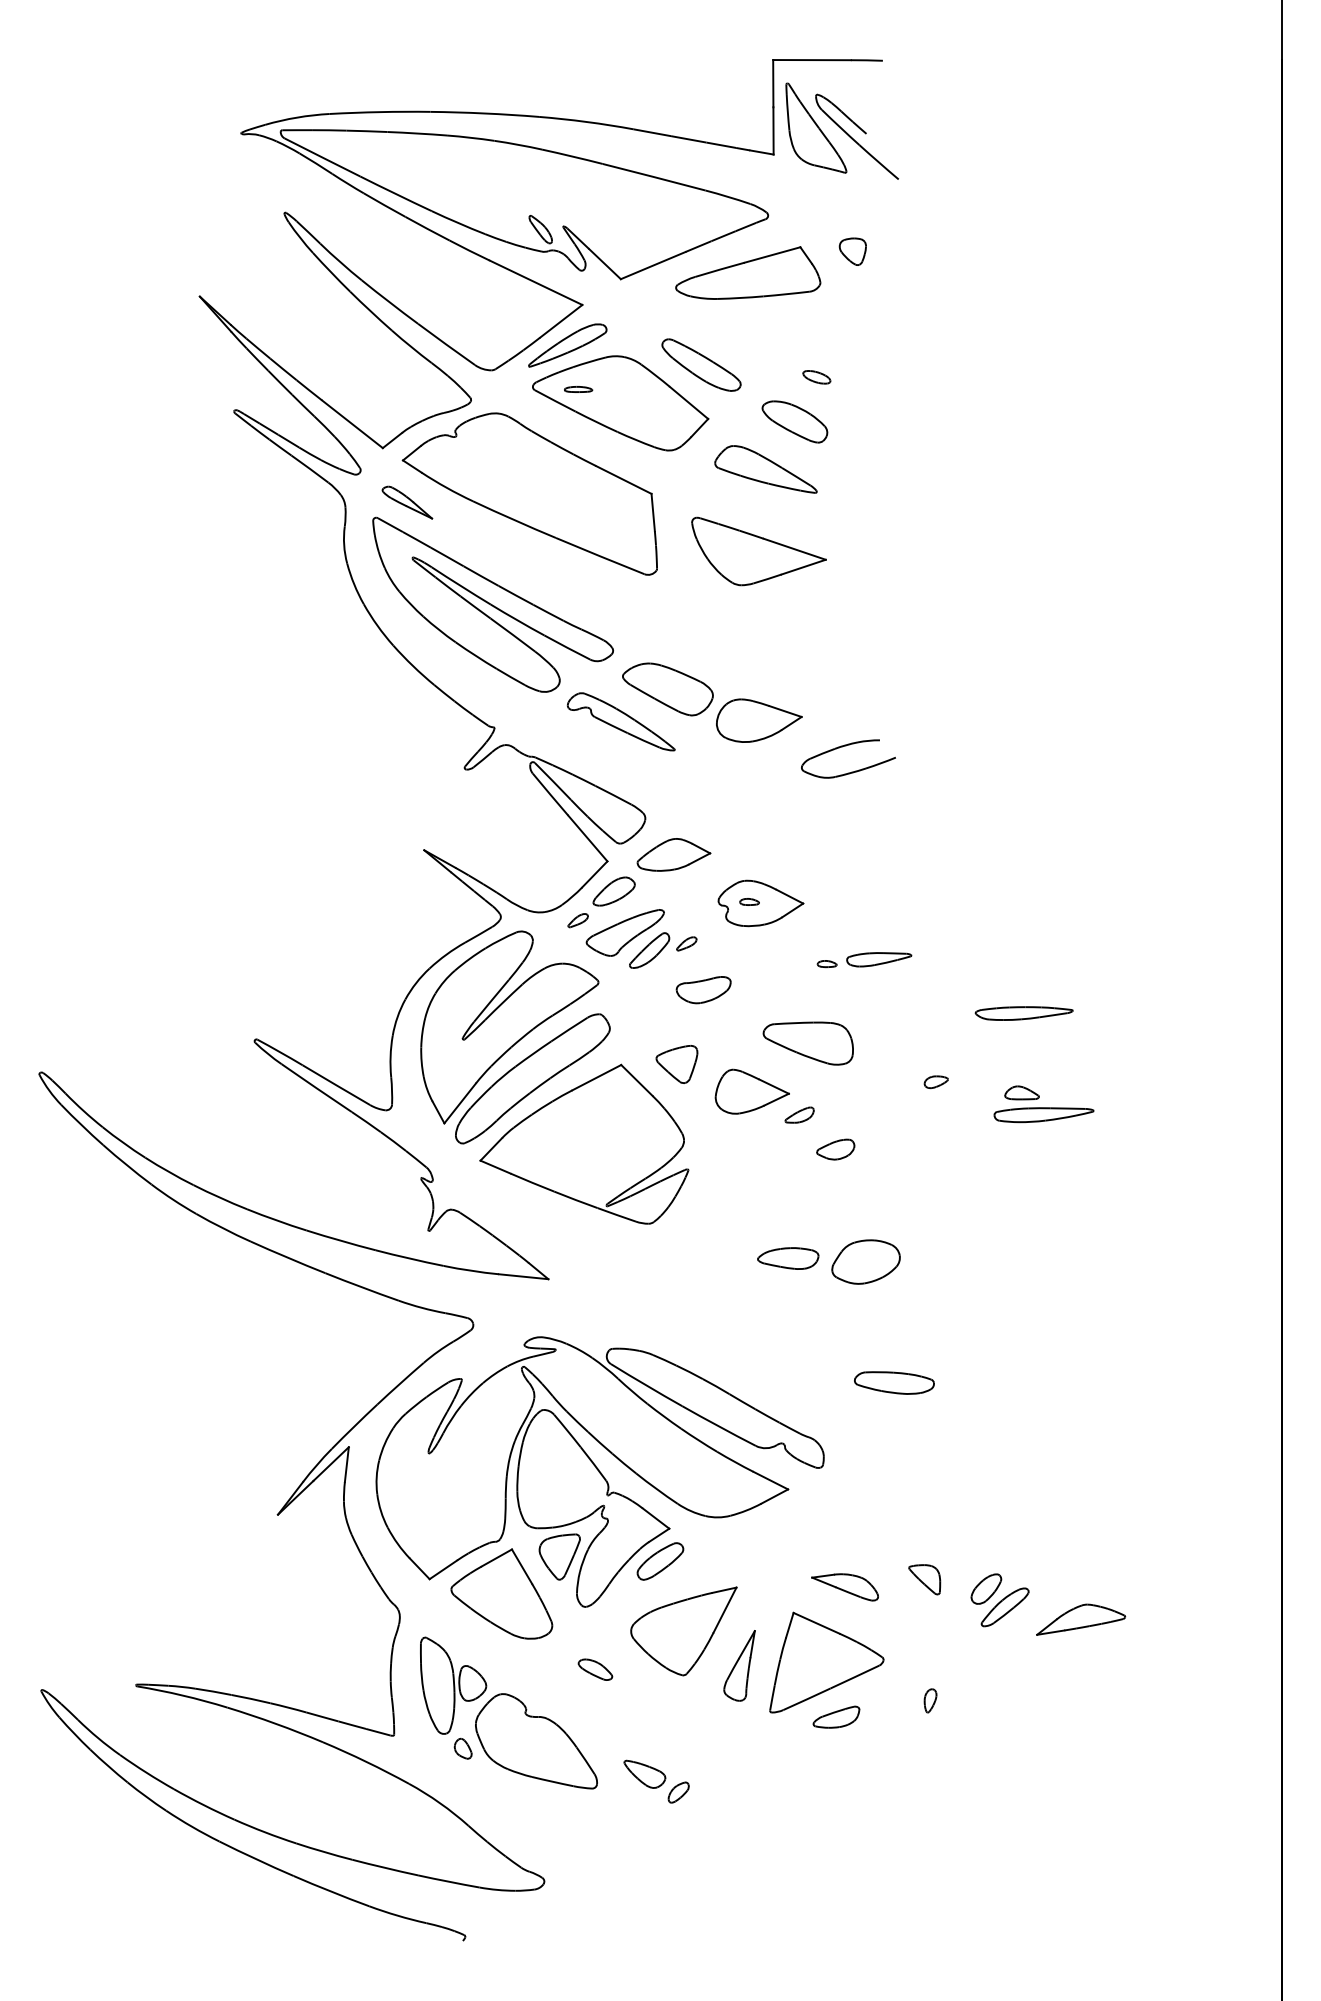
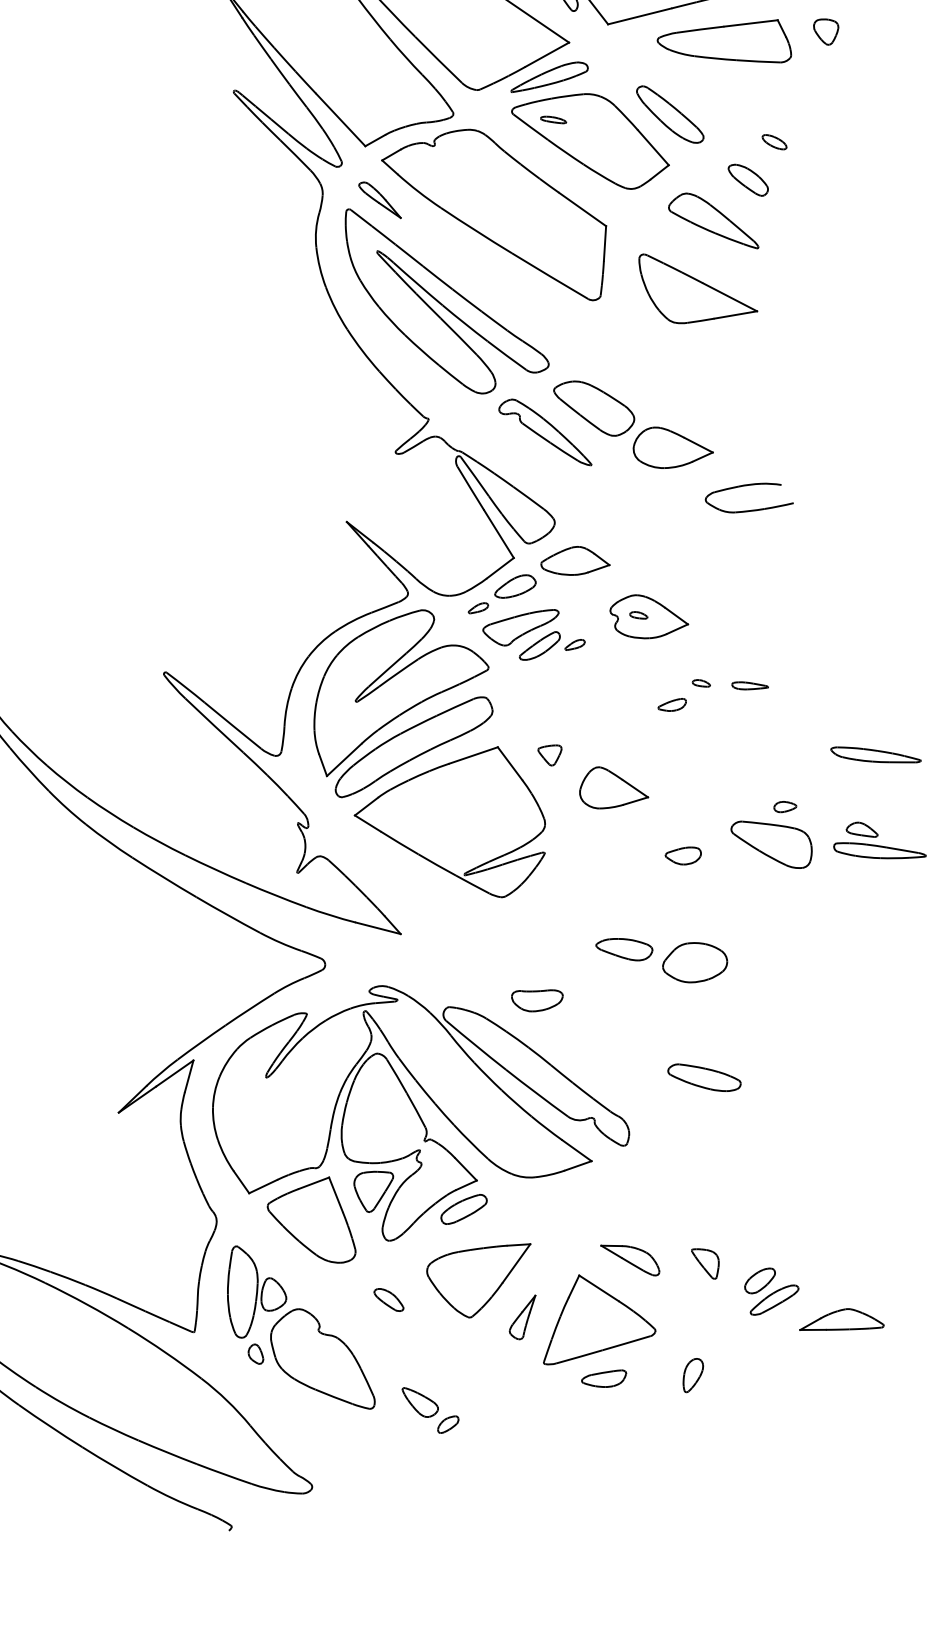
part: (794, 421) -> (747, 179), size x0.7
part: (879, 959) -> (750, 686), size x0.6
part: (703, 990) -> (536, 1000), moved
part: (807, 1043) -> (770, 844), moved
part: (676, 1064) -> (548, 754), size x0.6
part: (799, 1114) -> (672, 703), moved
part: (739, 1665) -> (522, 1316), size x0.7
part: (930, 1700) -> (692, 1375), size x1.6

